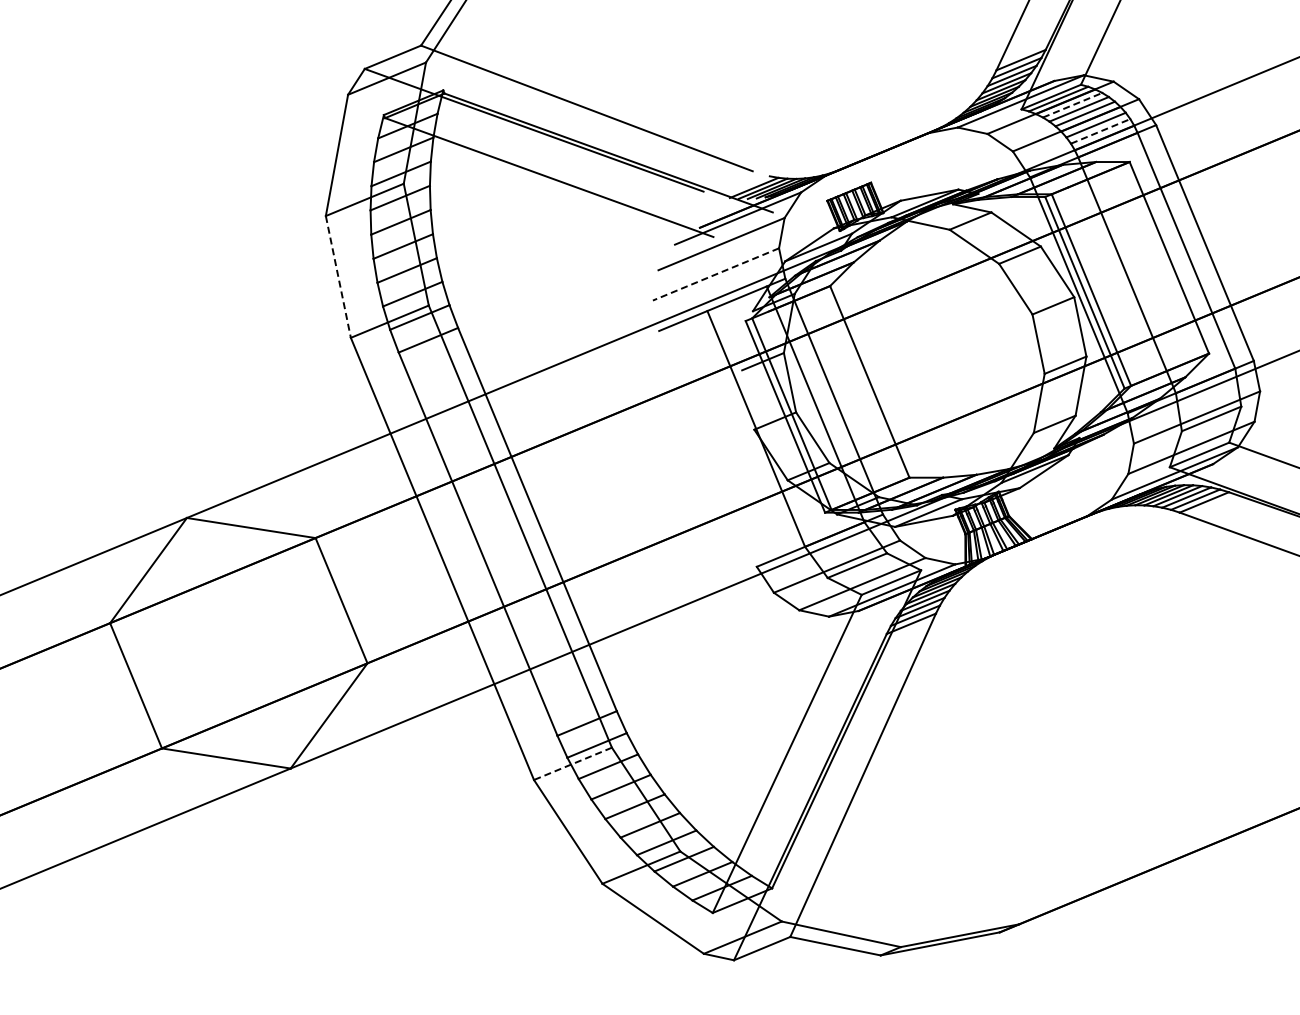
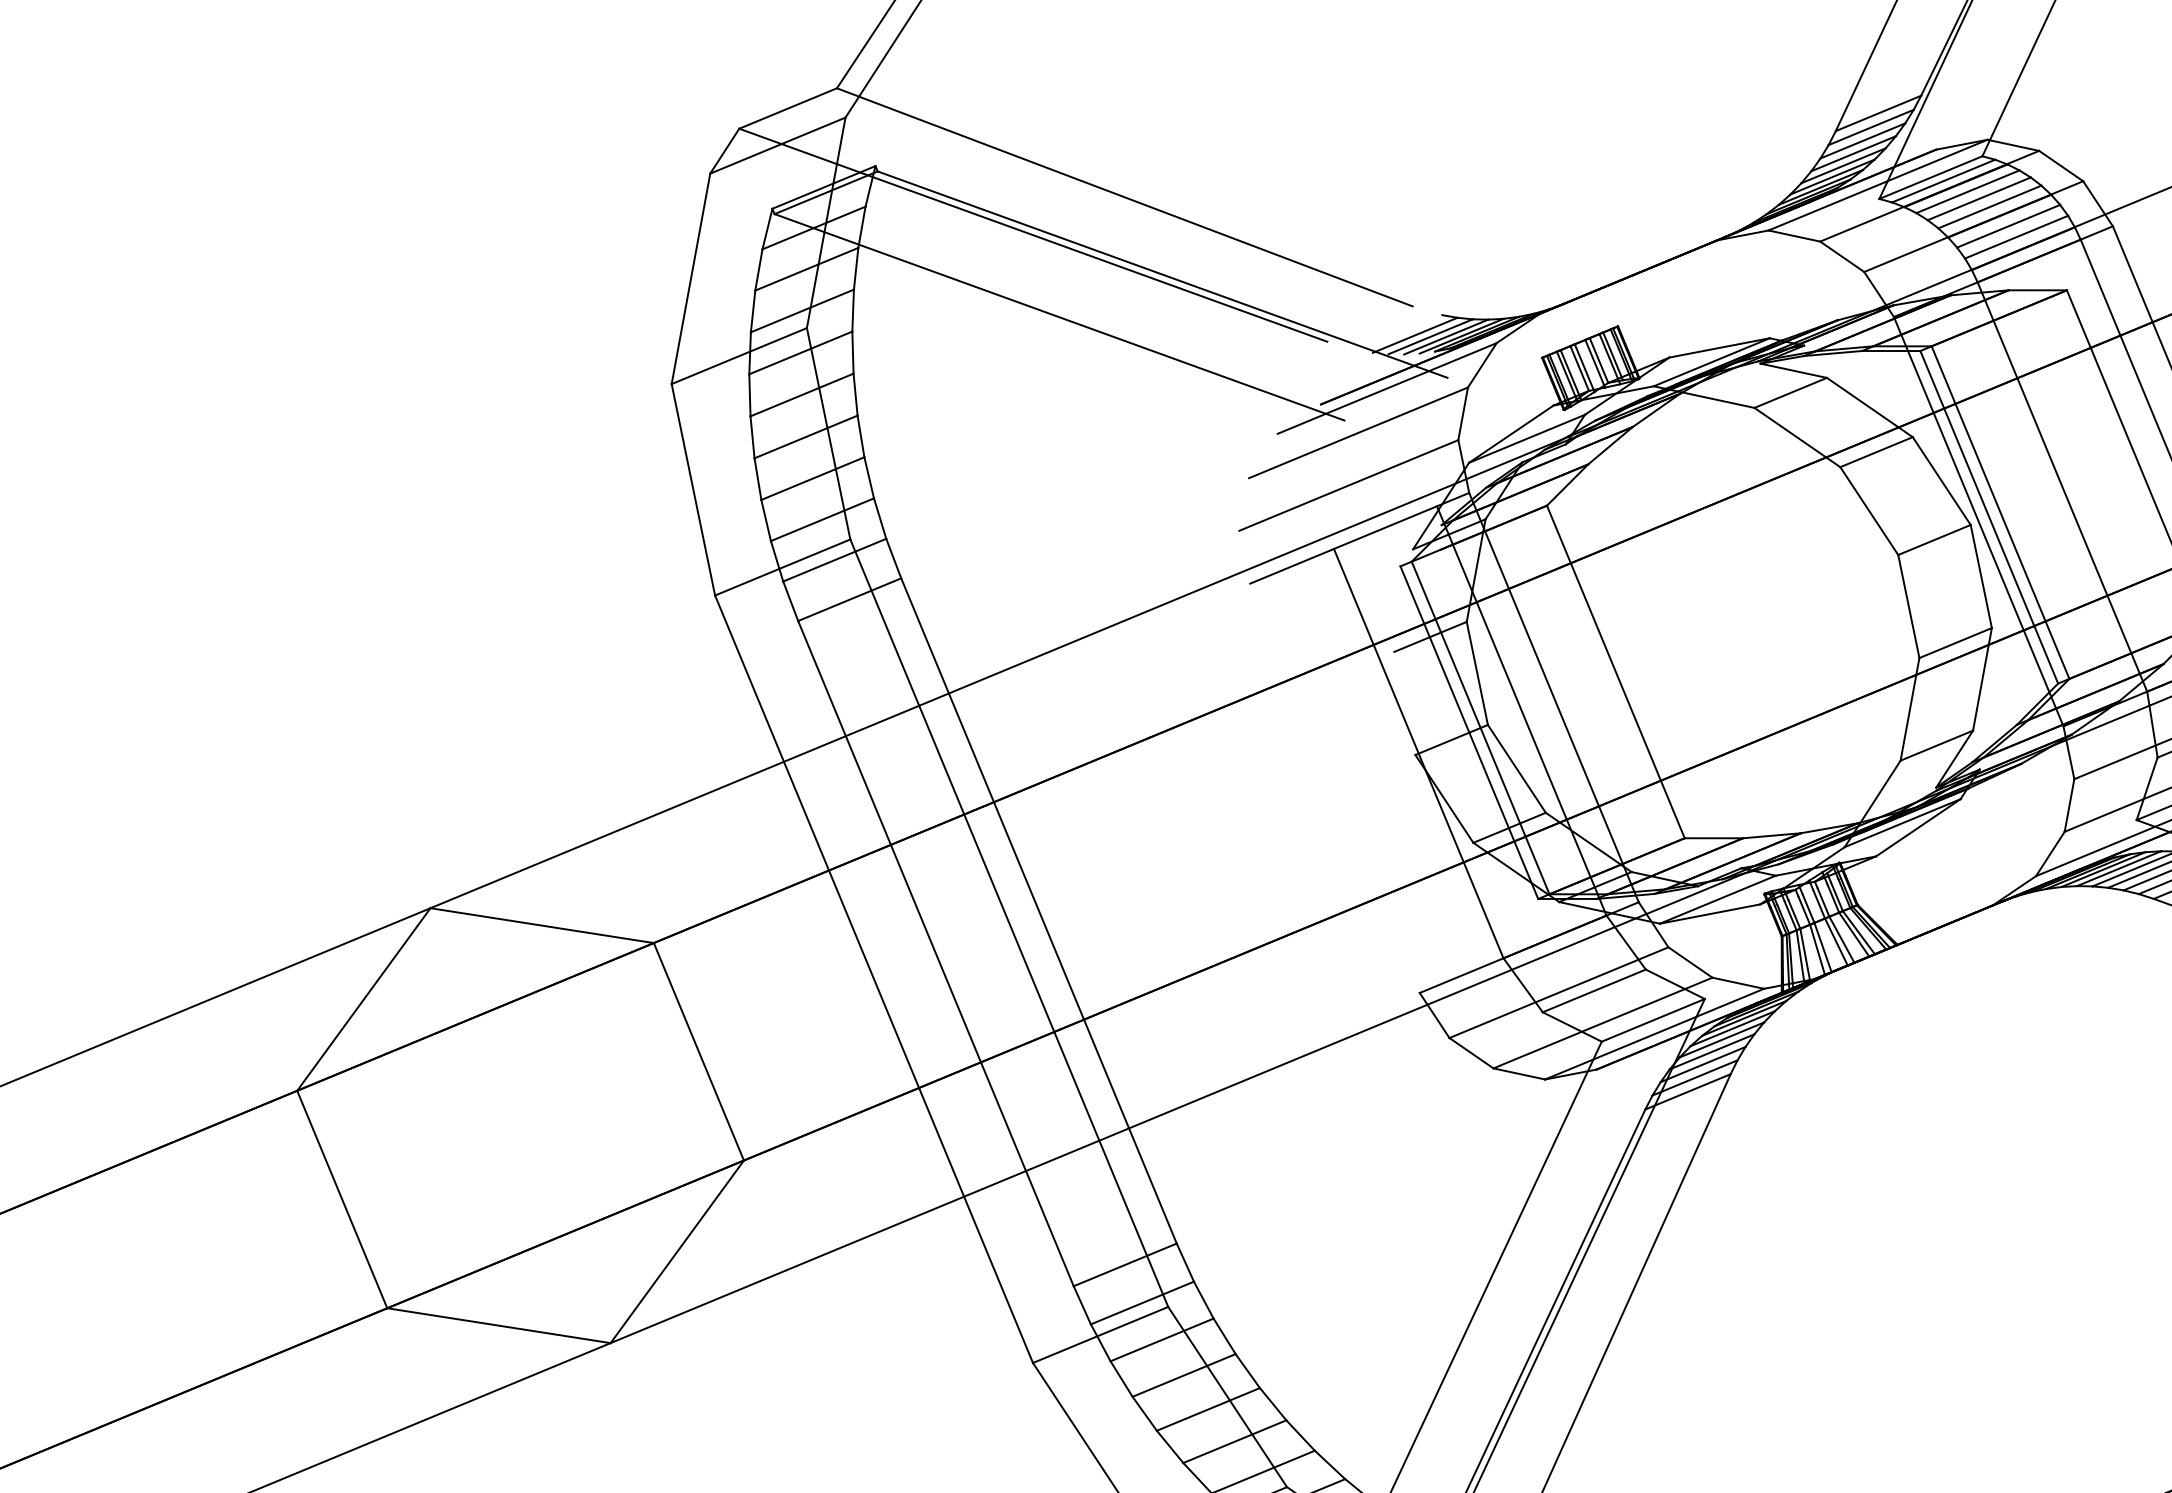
line: (1073, 105) -> (1969, 192), dashed -> solid
line: (1101, 131) -> (2018, 237), dashed -> solid
line: (715, 274) -> (1348, 485), dashed -> solid
line: (338, 277) -> (693, 490), dashed -> solid
line: (572, 764) -> (1099, 1336), dashed -> solid

